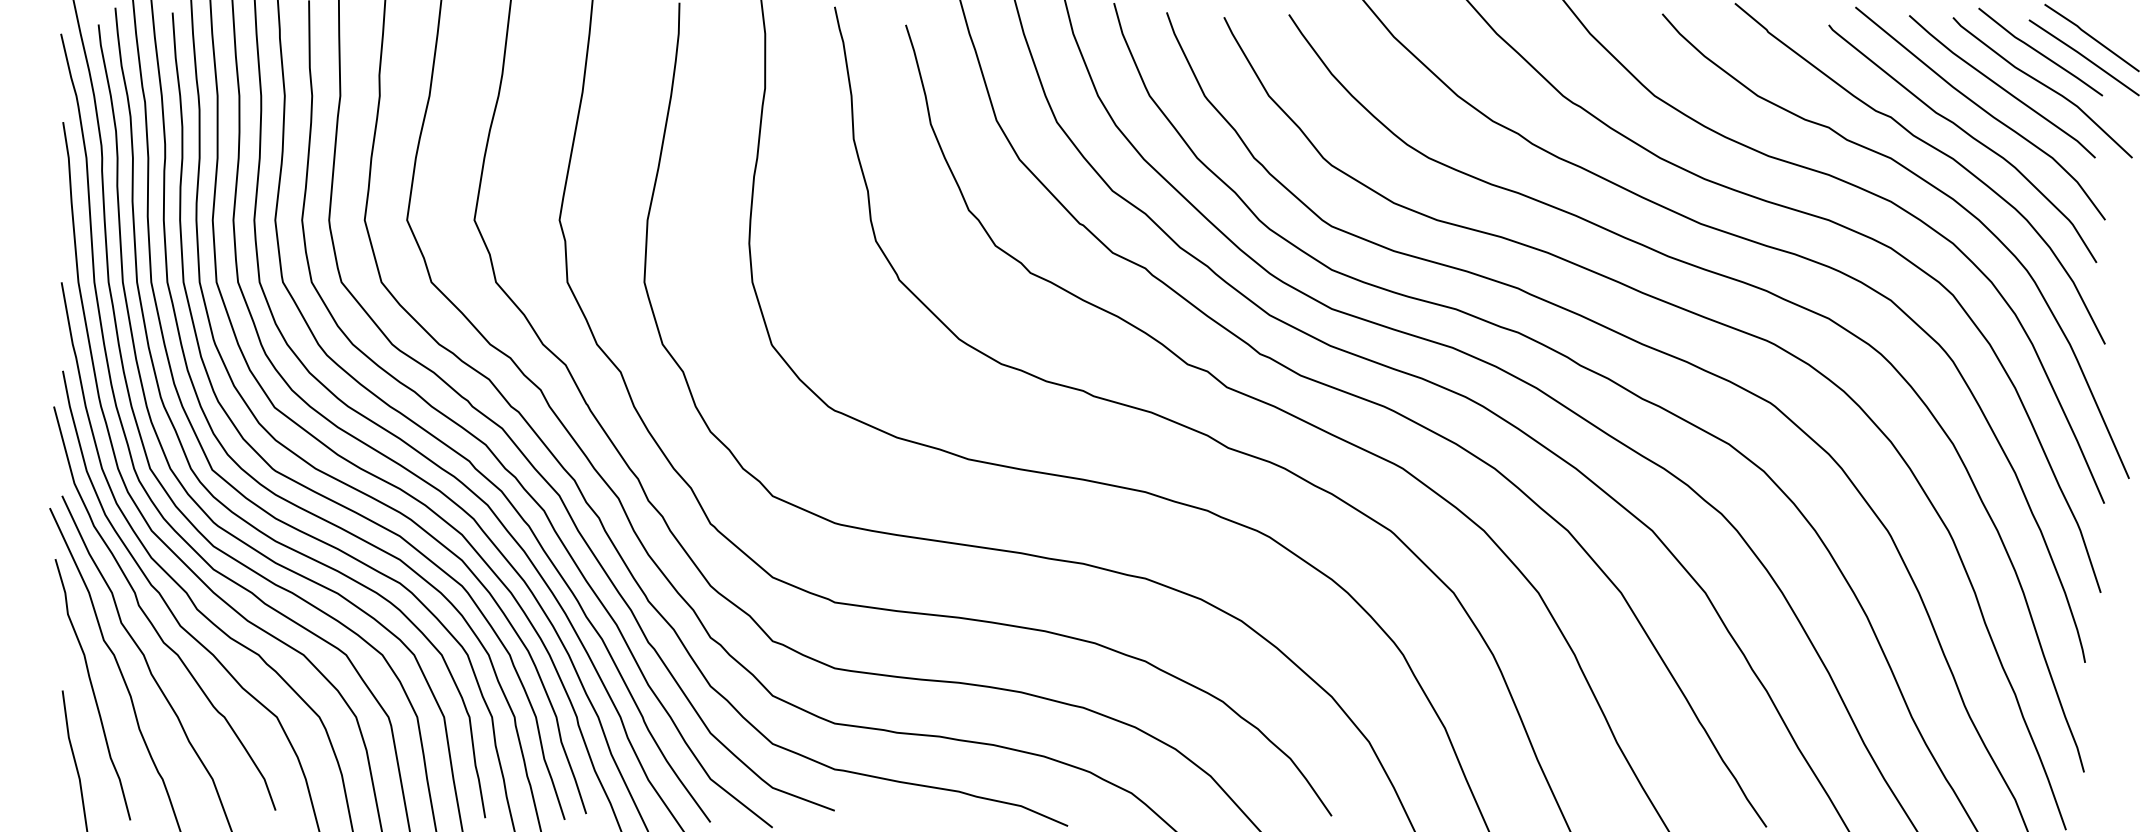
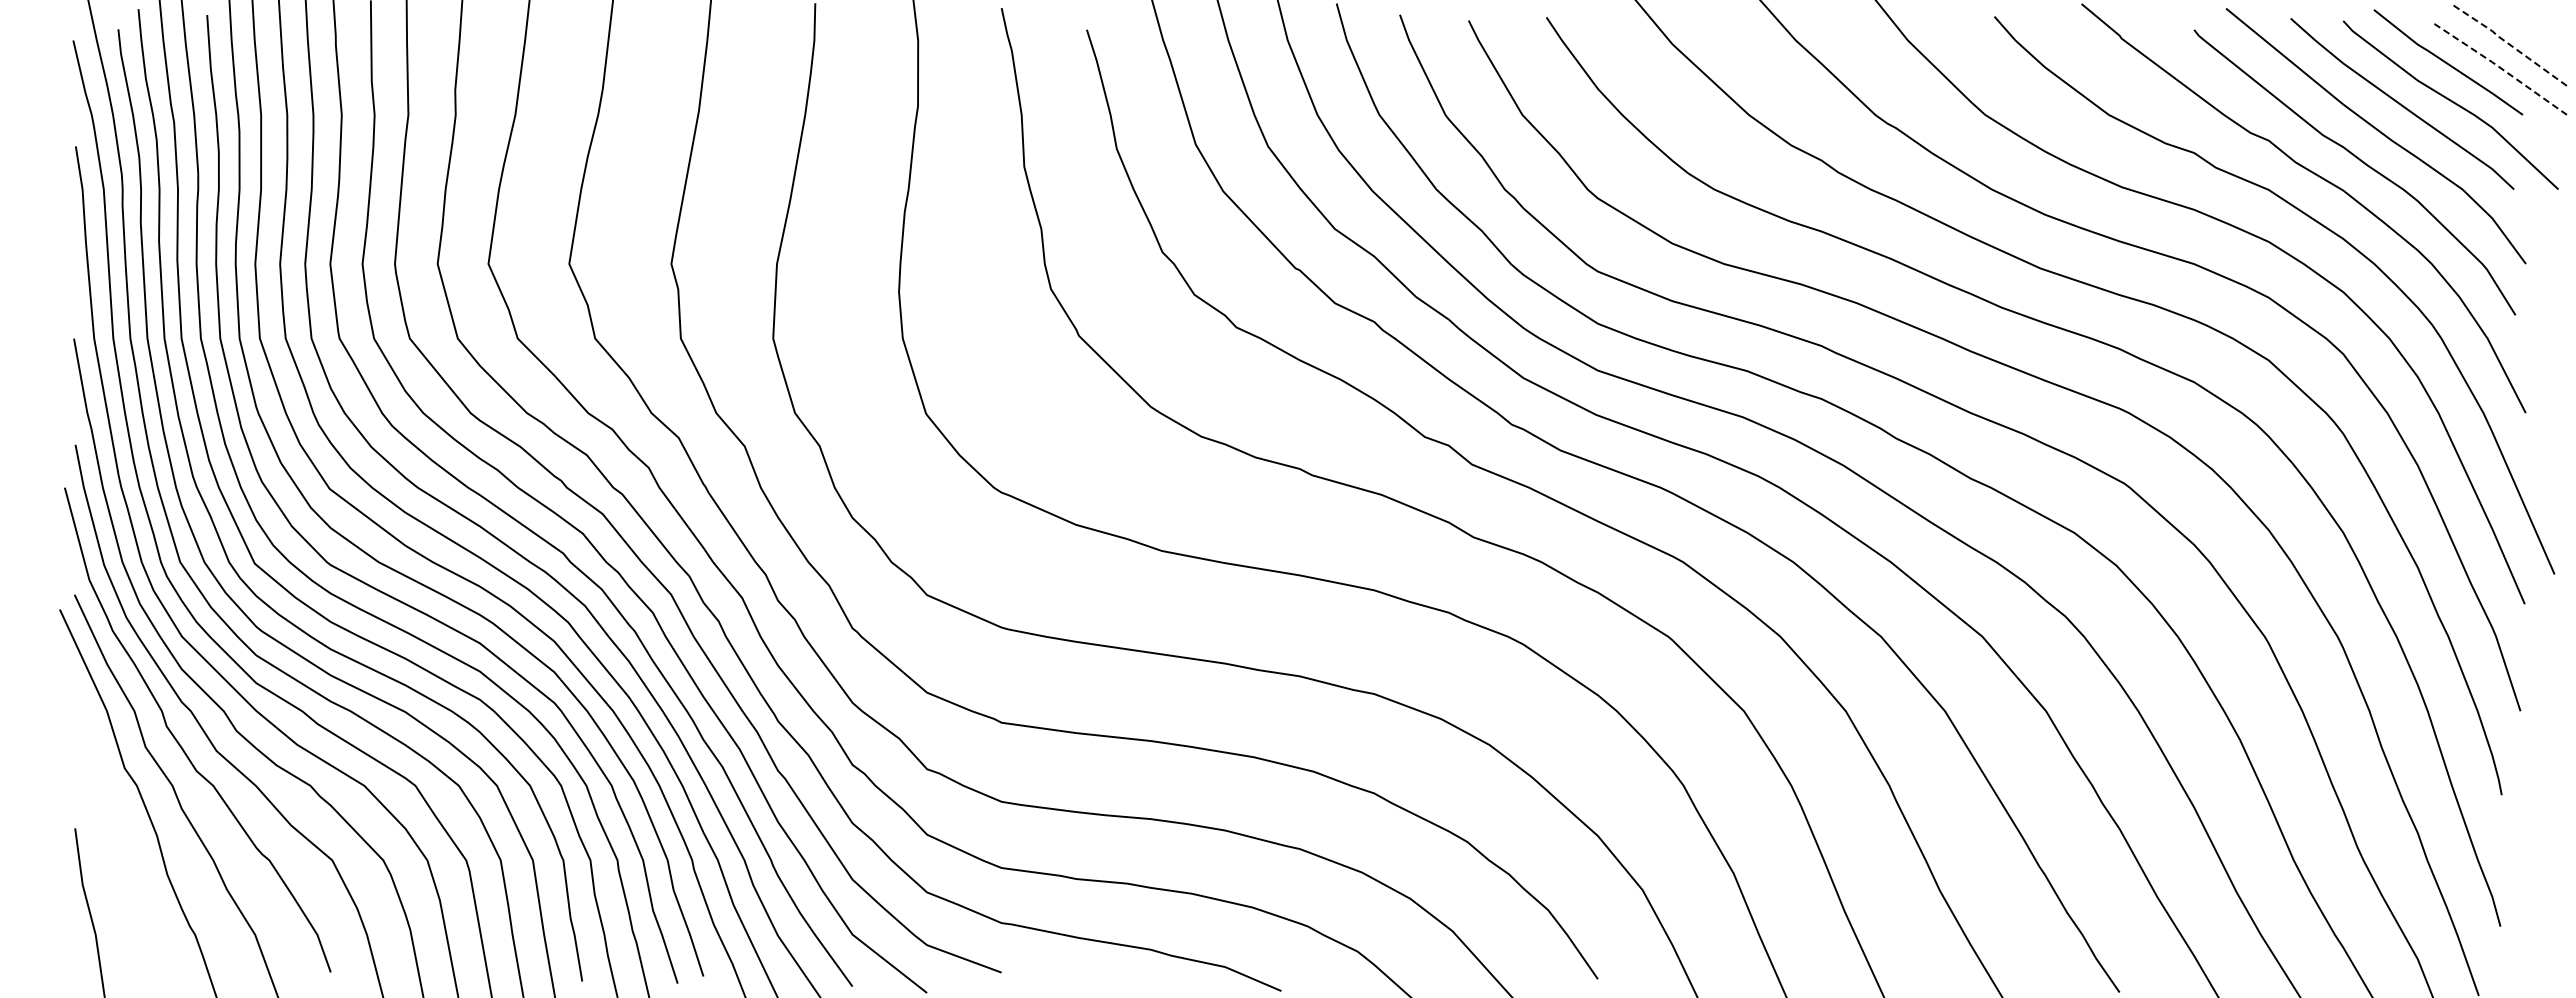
line: (2090, 36) -> (2508, 43), solid -> dashed
line: (2084, 57) -> (2501, 68), solid -> dashed
curve: (92, 689) -> (111, 827), removed

